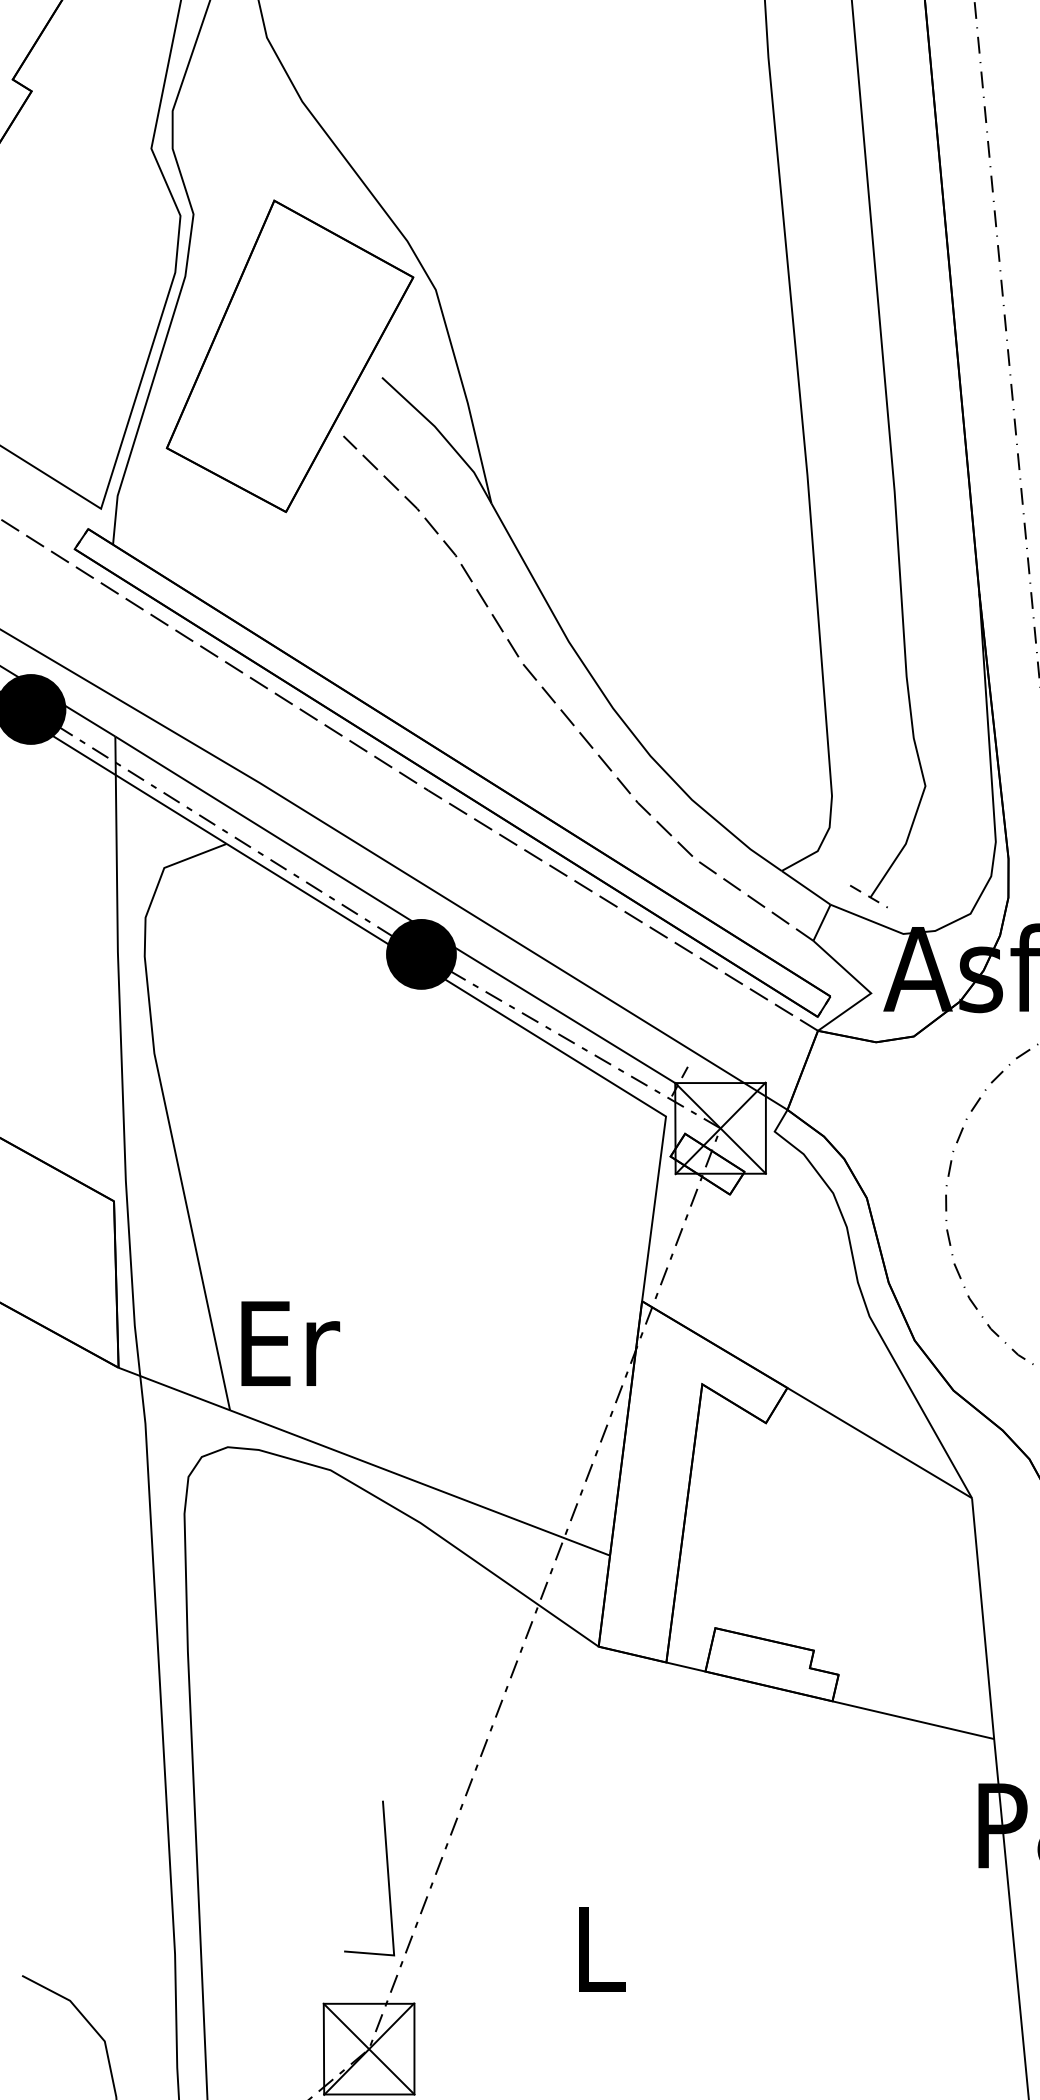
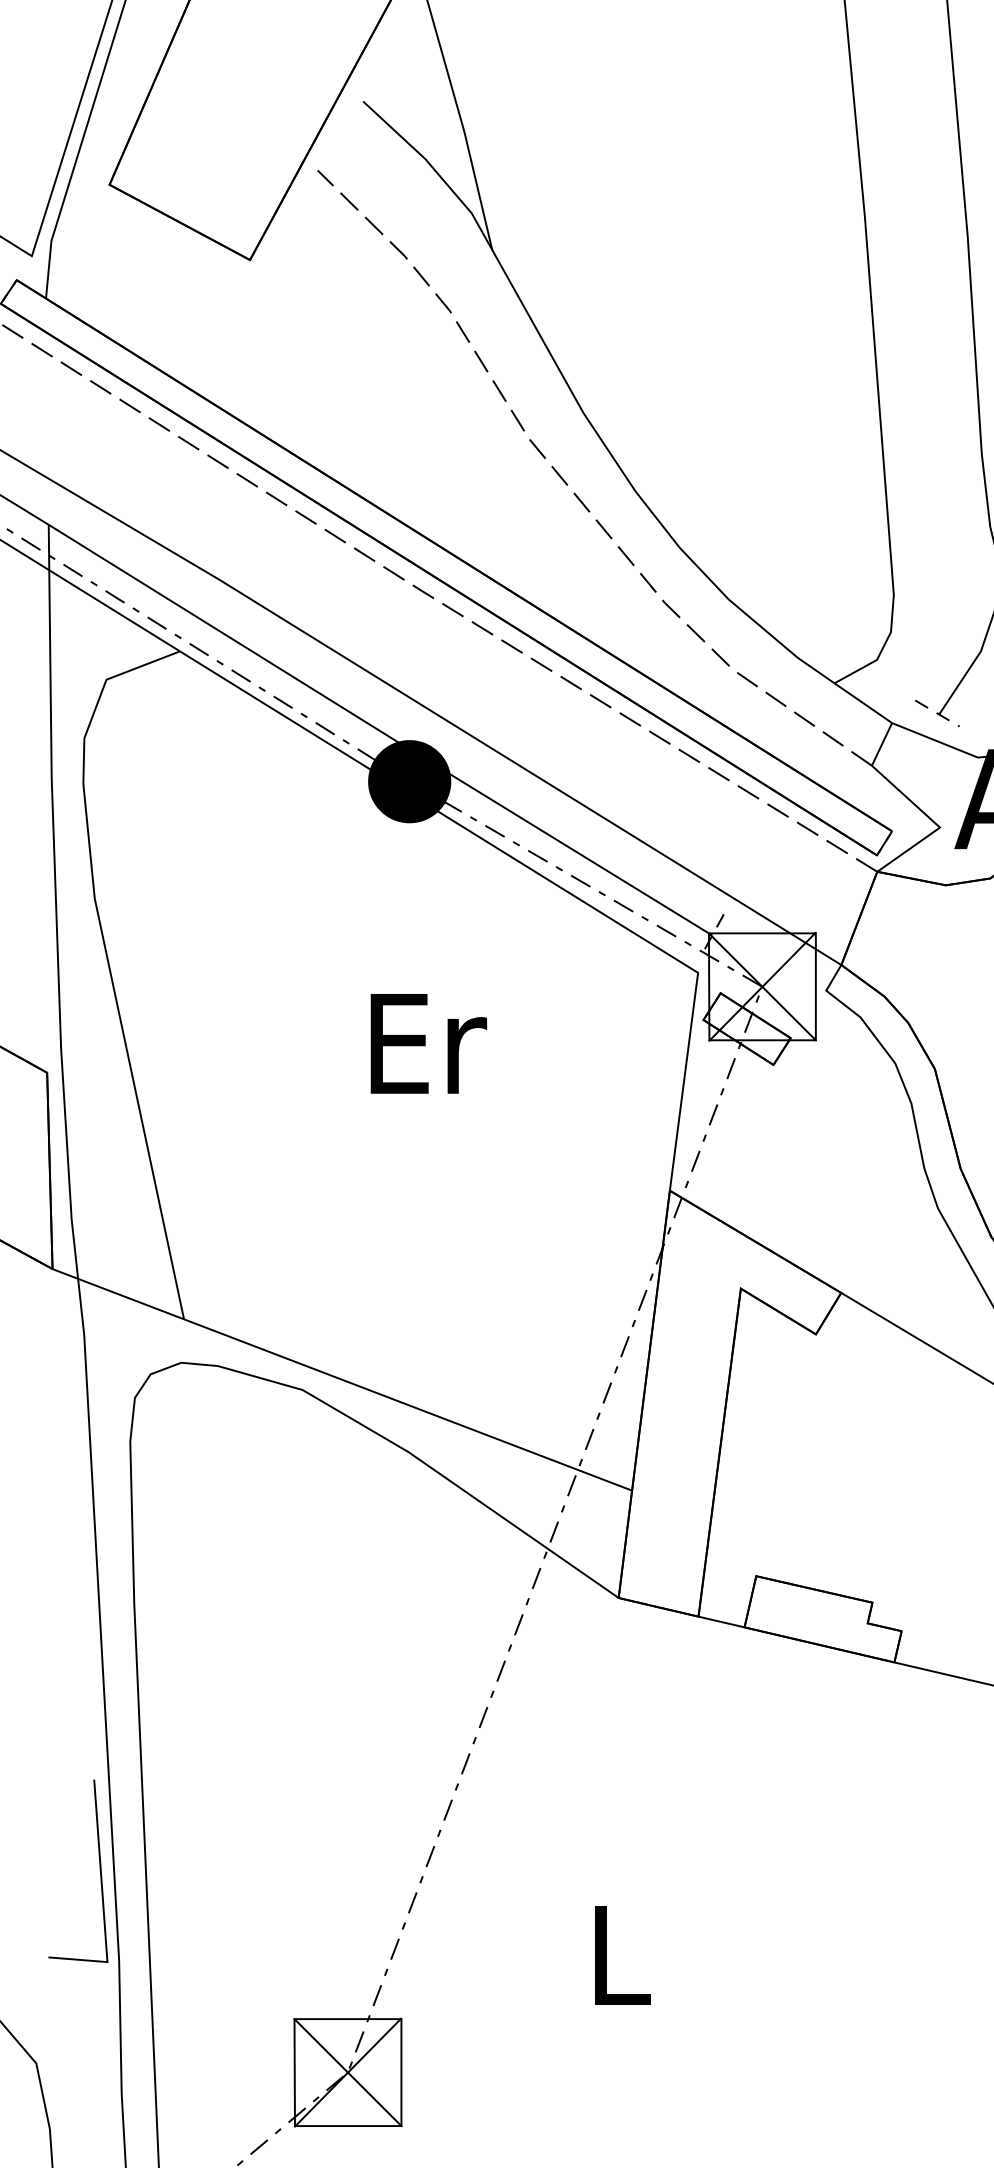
text: (290, 1343) -> (428, 1043), moved
line: (387, 1878) -> (99, 1871), moved

